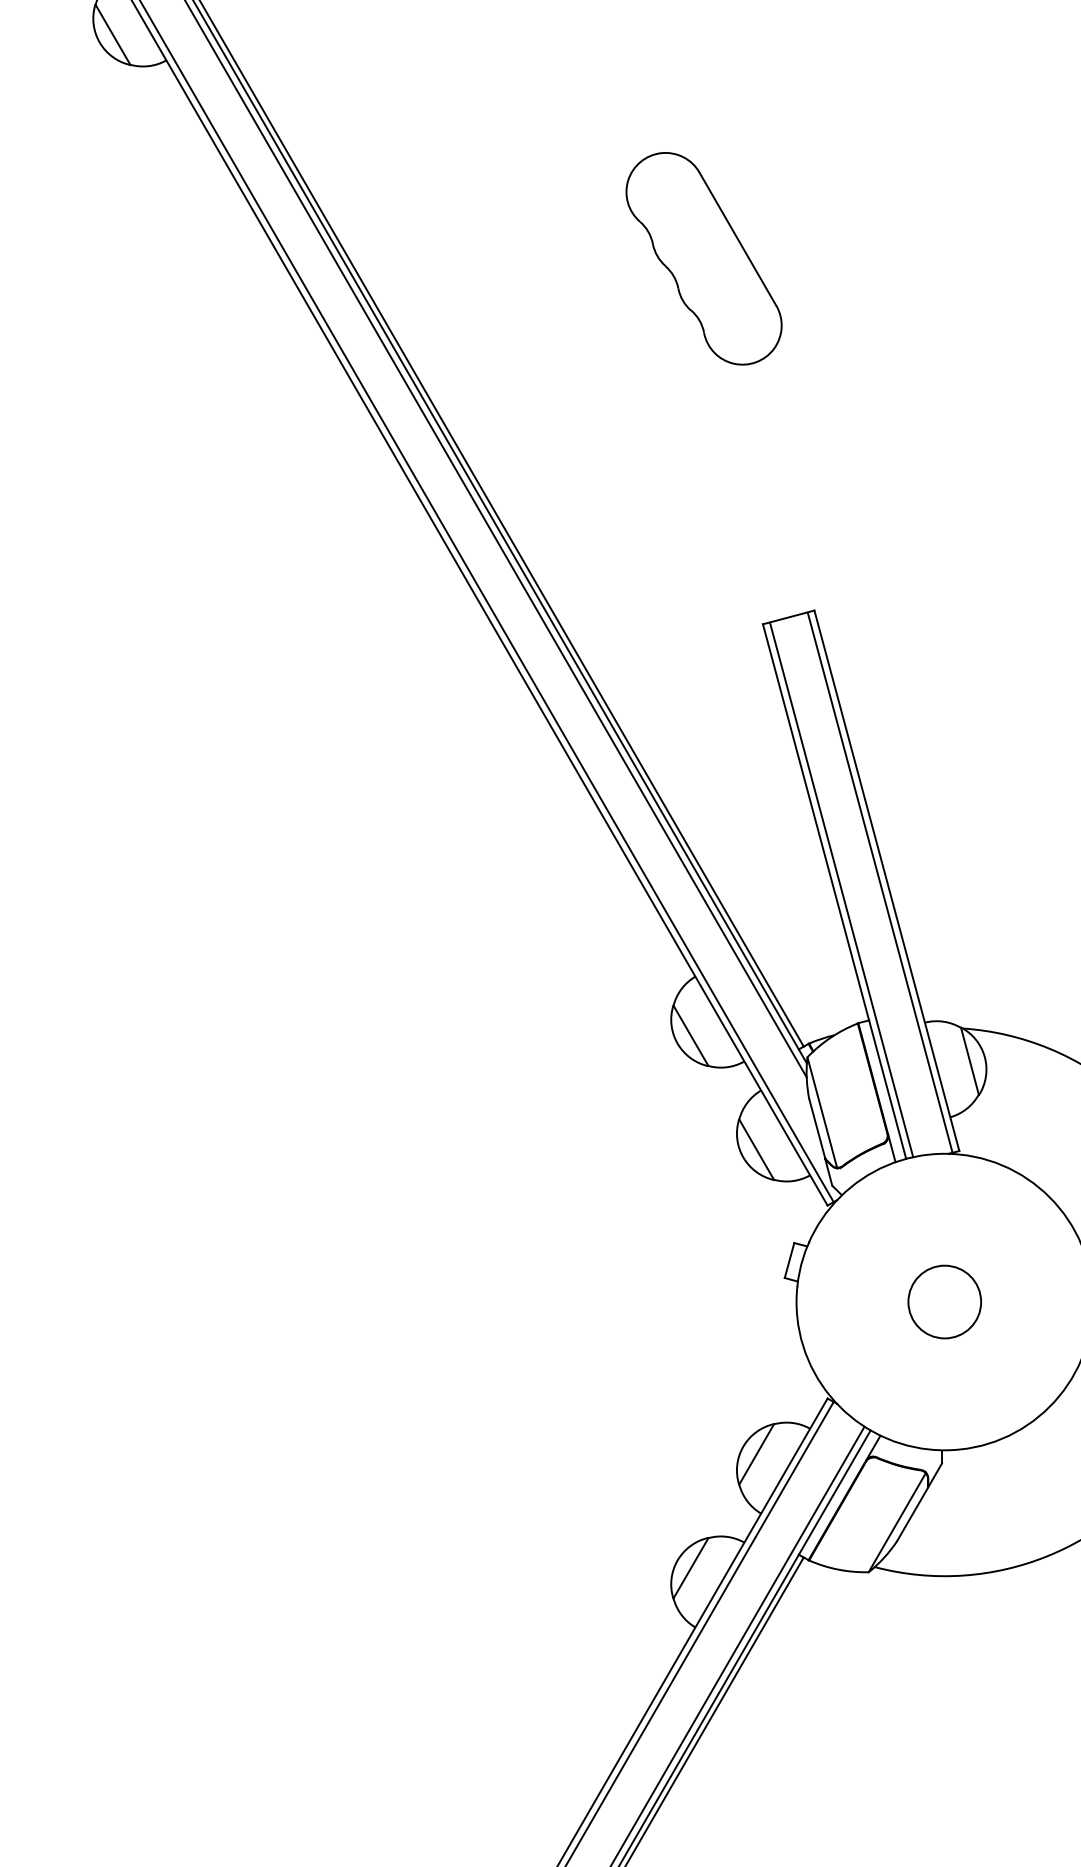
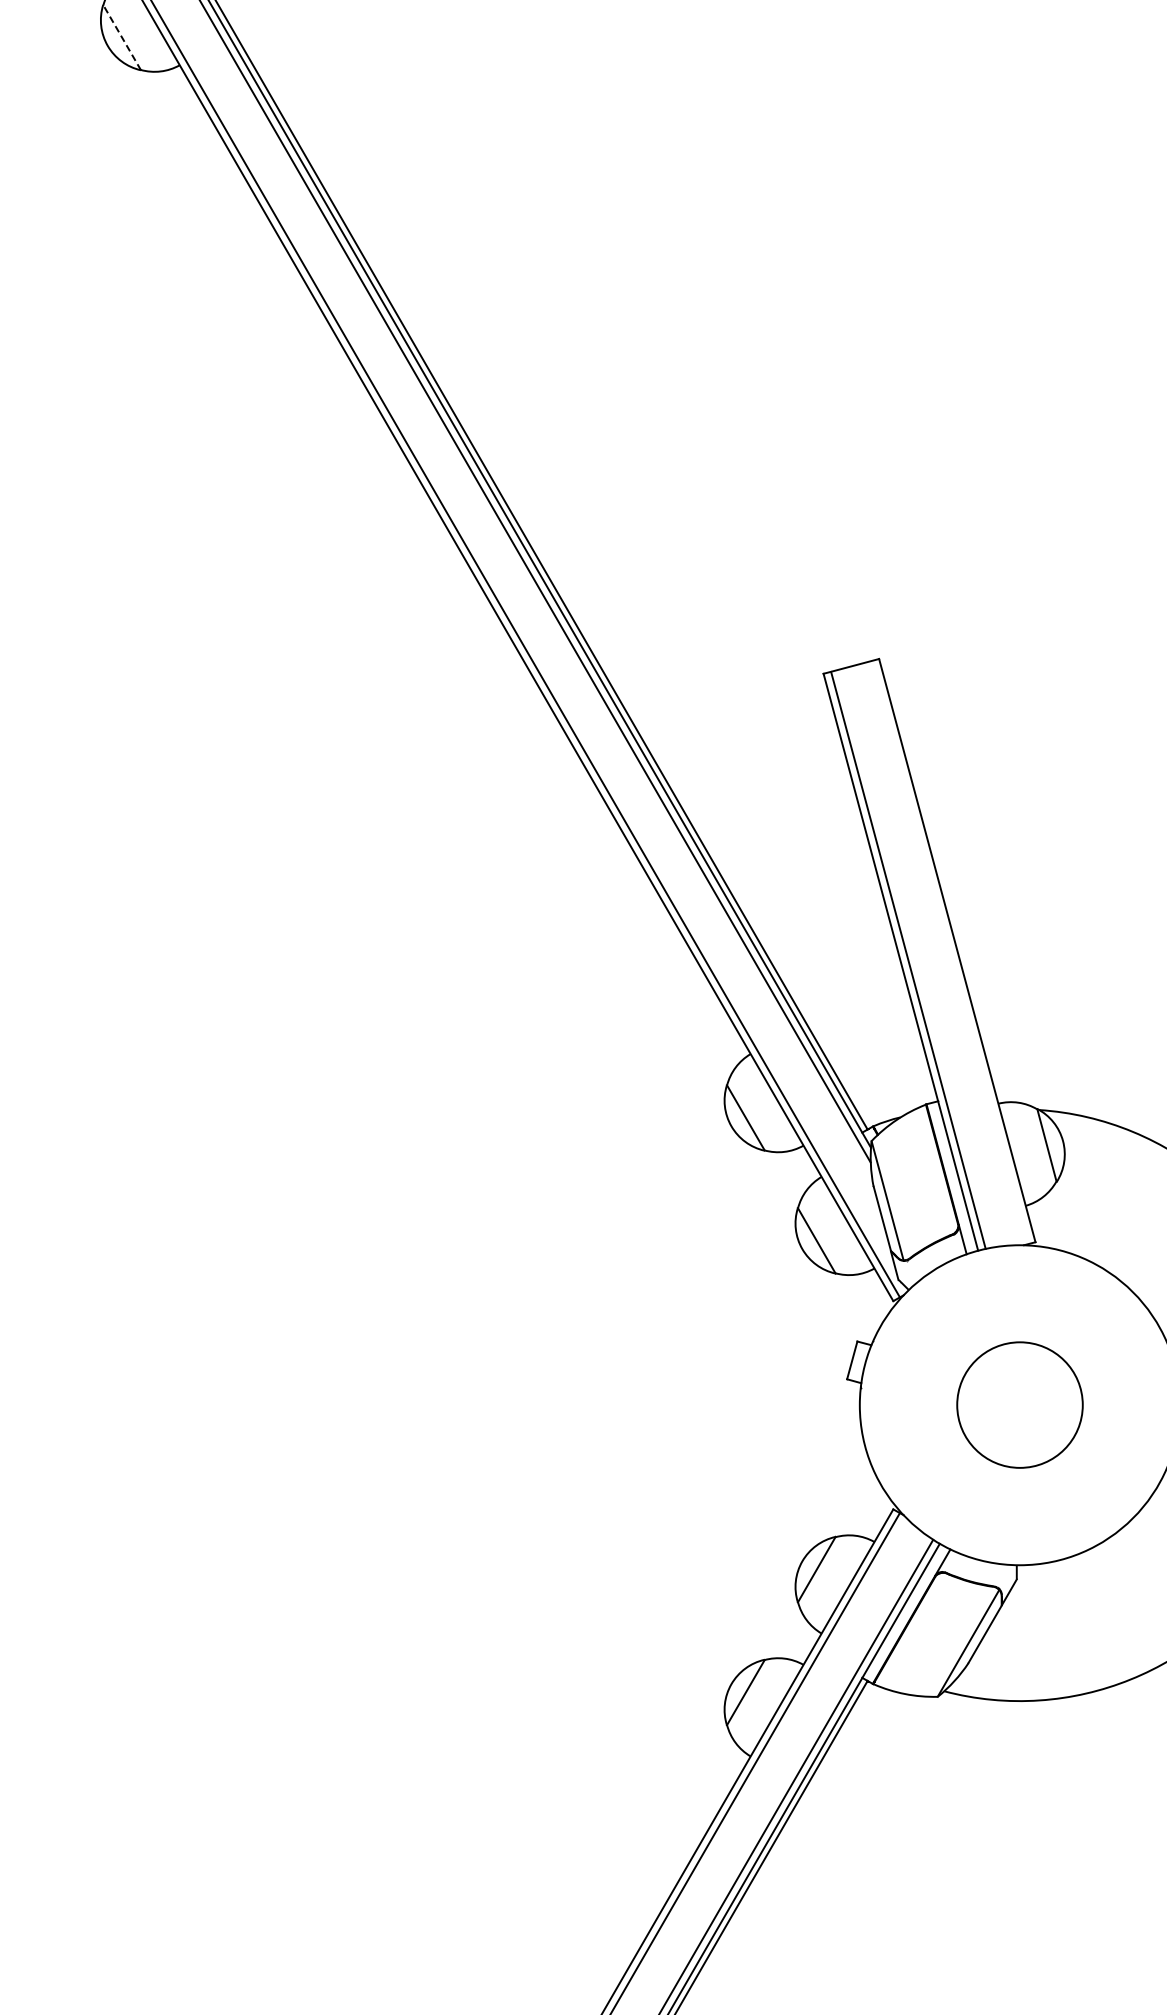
line: (113, 34) -> (122, 37), solid -> dashed
part: (703, 258) -> (759, 279), removed
line: (879, 882) -> (949, 952), removed
circle: (944, 1302) -> (1019, 1405), size x1.6

